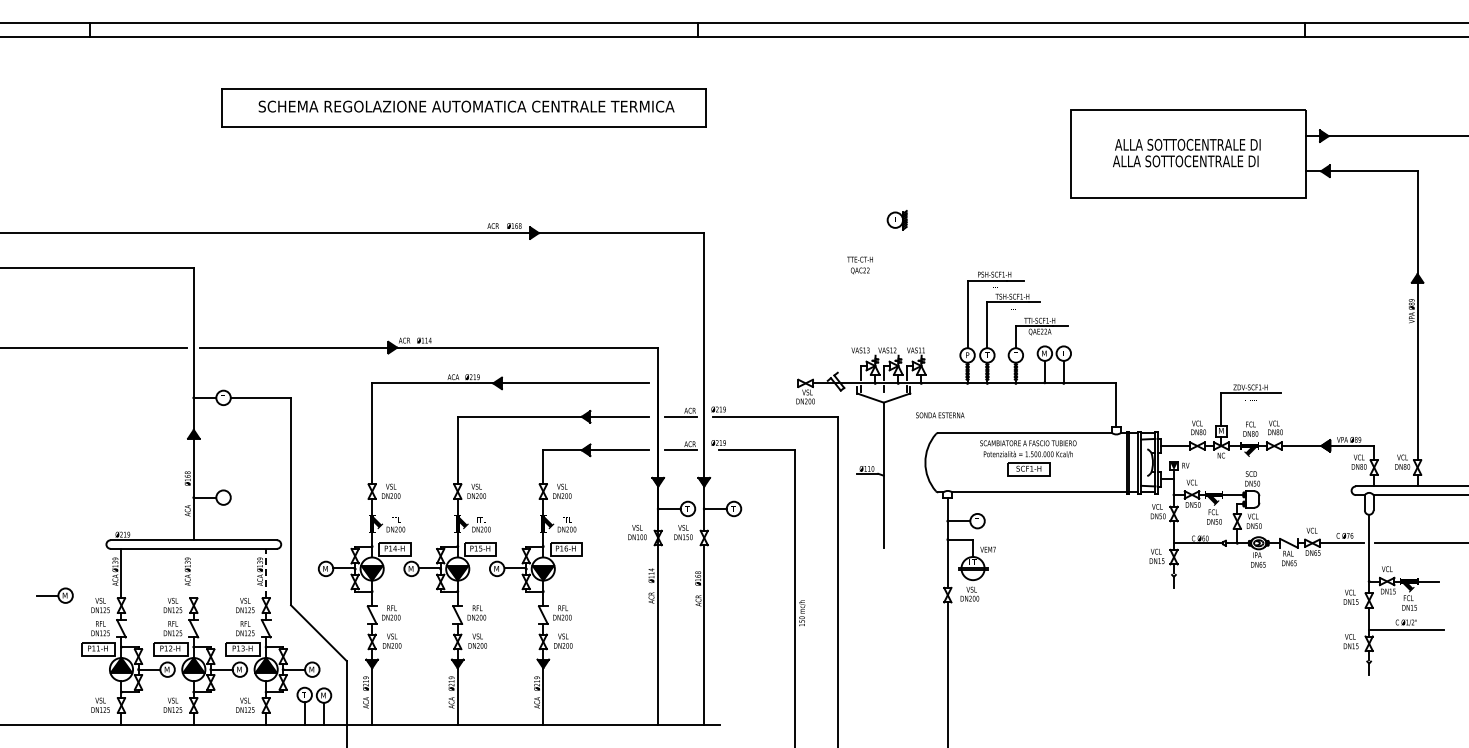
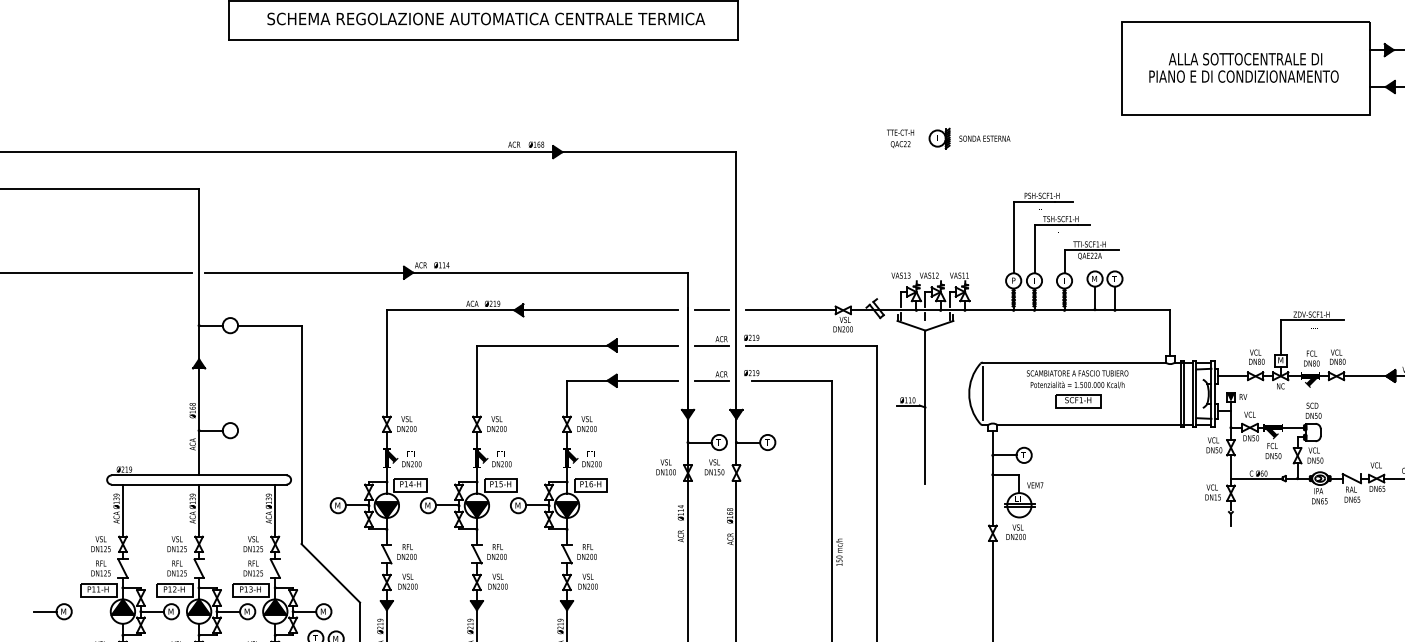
text: (1186, 161) -> (1244, 76), ALLA SOTTOCENTRALE DI -> PIANO E DI CONDIZIONAMENTO
text: (859, 265) -> (899, 138), moved
line: (680, 383) -> (711, 310), added
line: (755, 383) -> (790, 310), added
text: (940, 415) -> (985, 138), moved
line: (938, 462) -> (983, 393), added
line: (193, 573) -> (198, 510), added
line: (266, 573) -> (275, 510), dashed -> solid
part: (54, 595) -> (52, 611), moved

